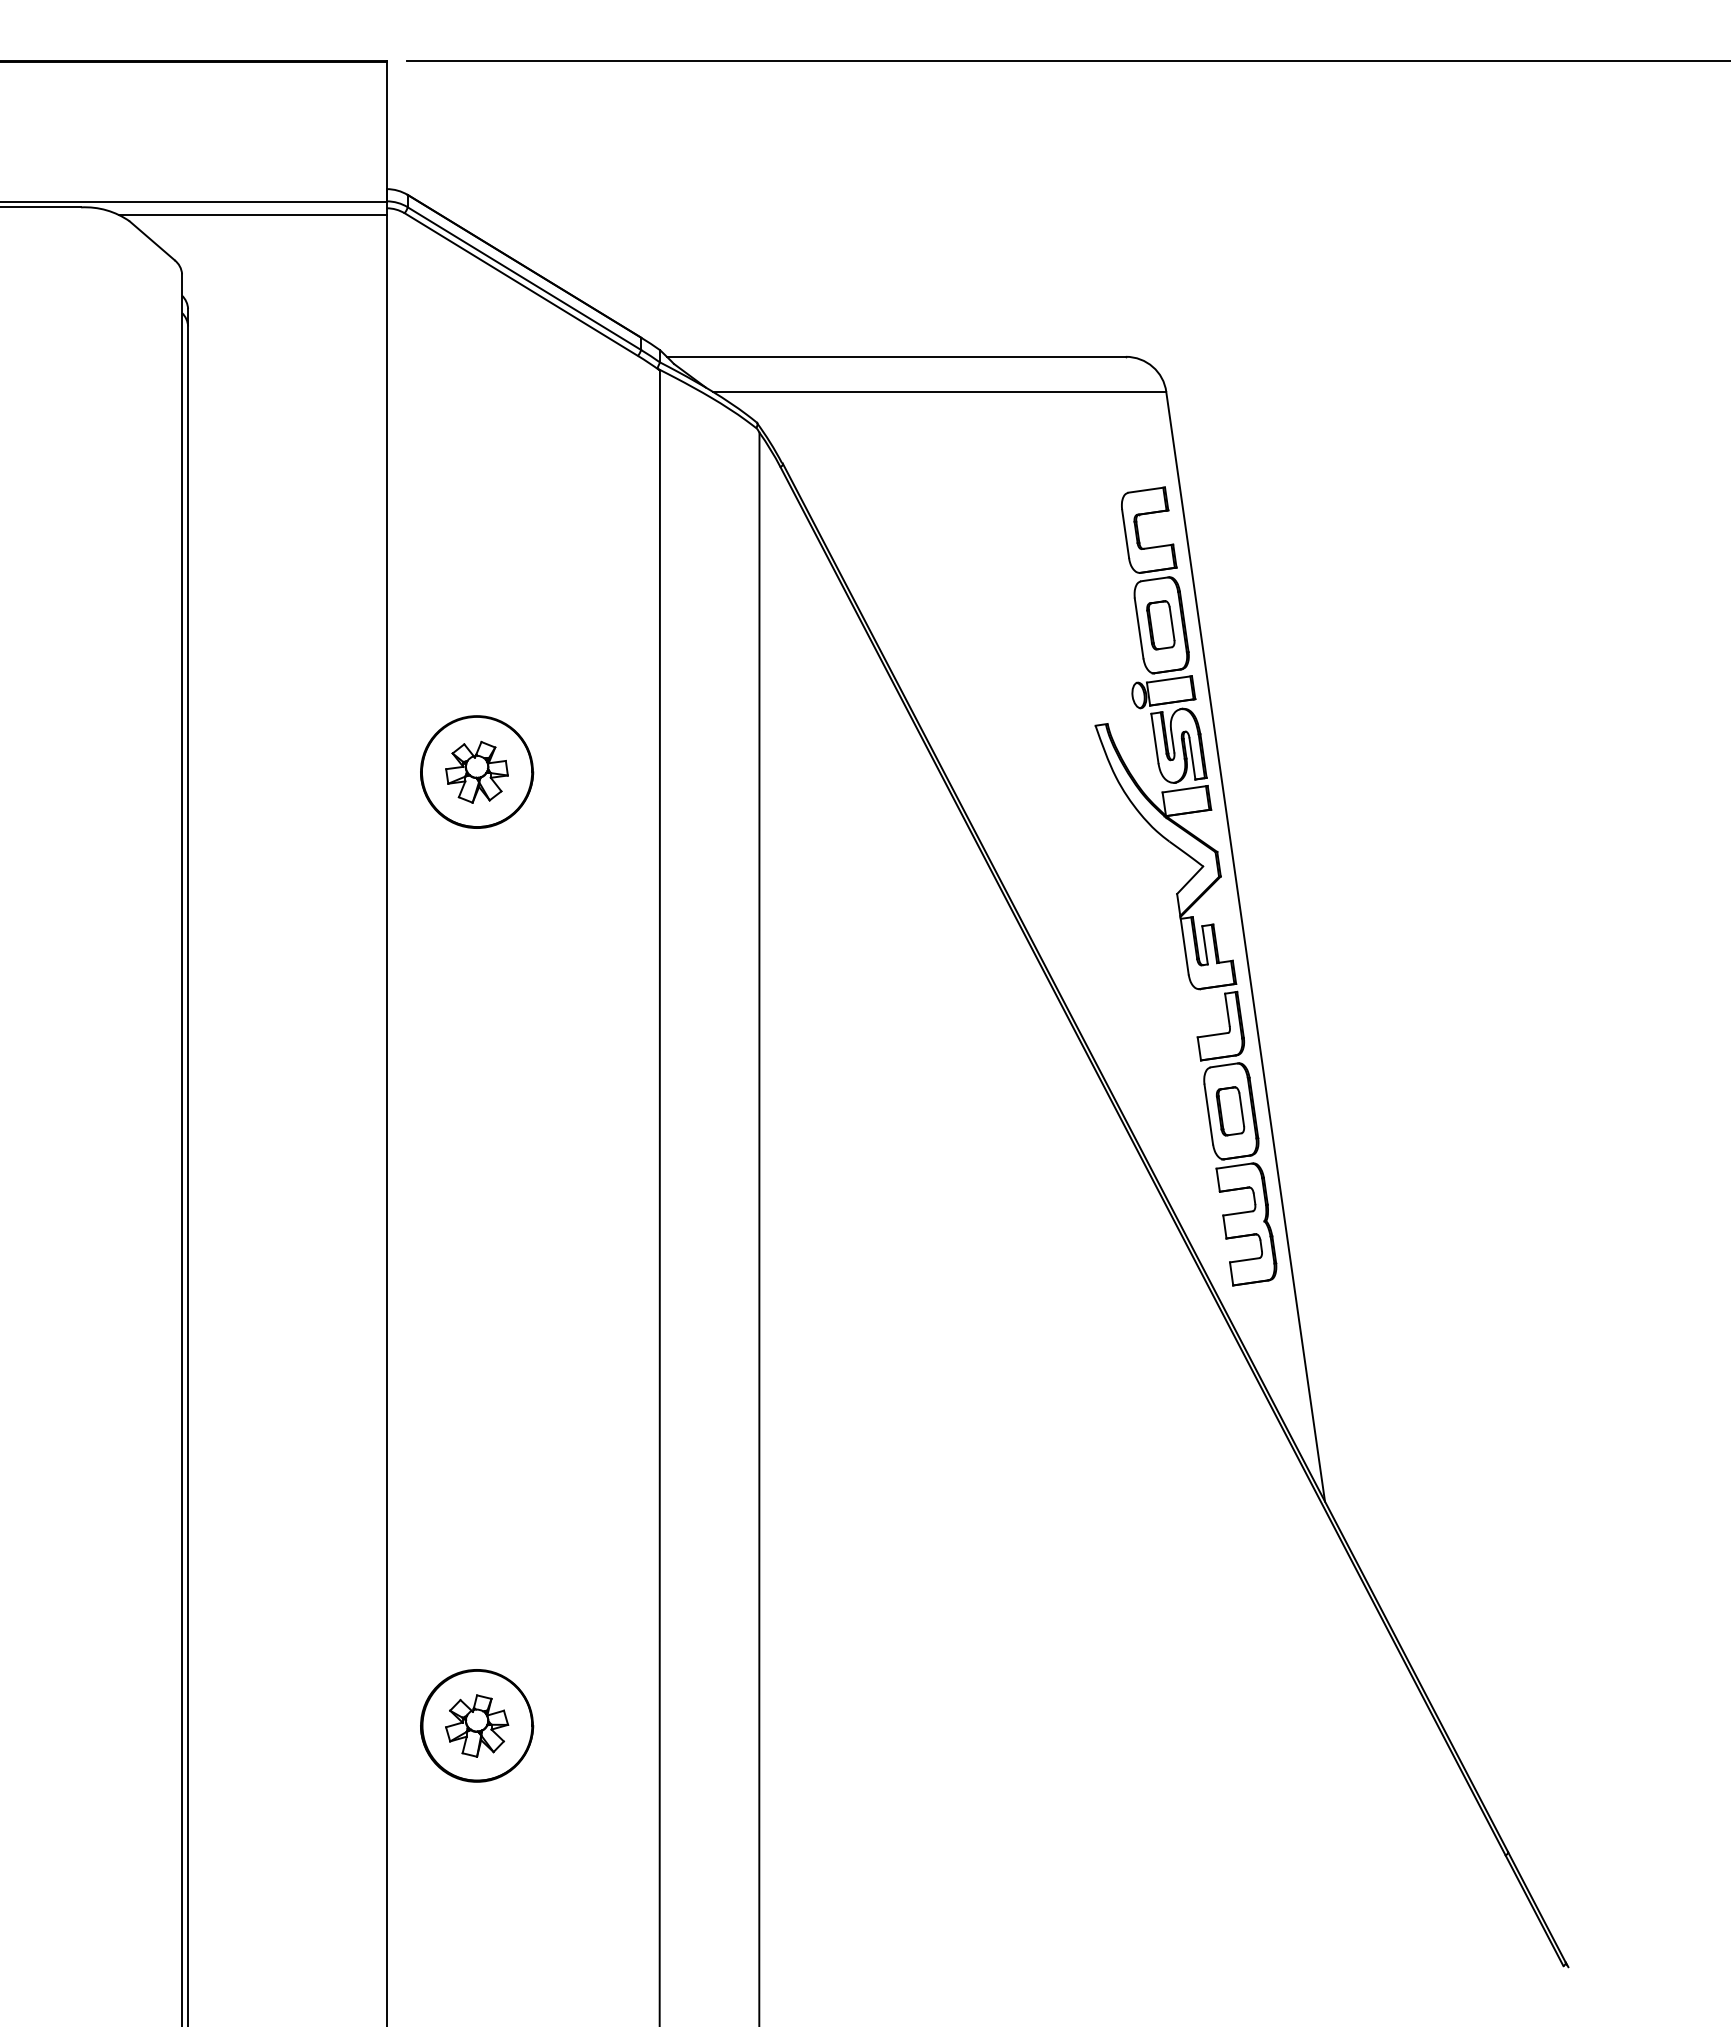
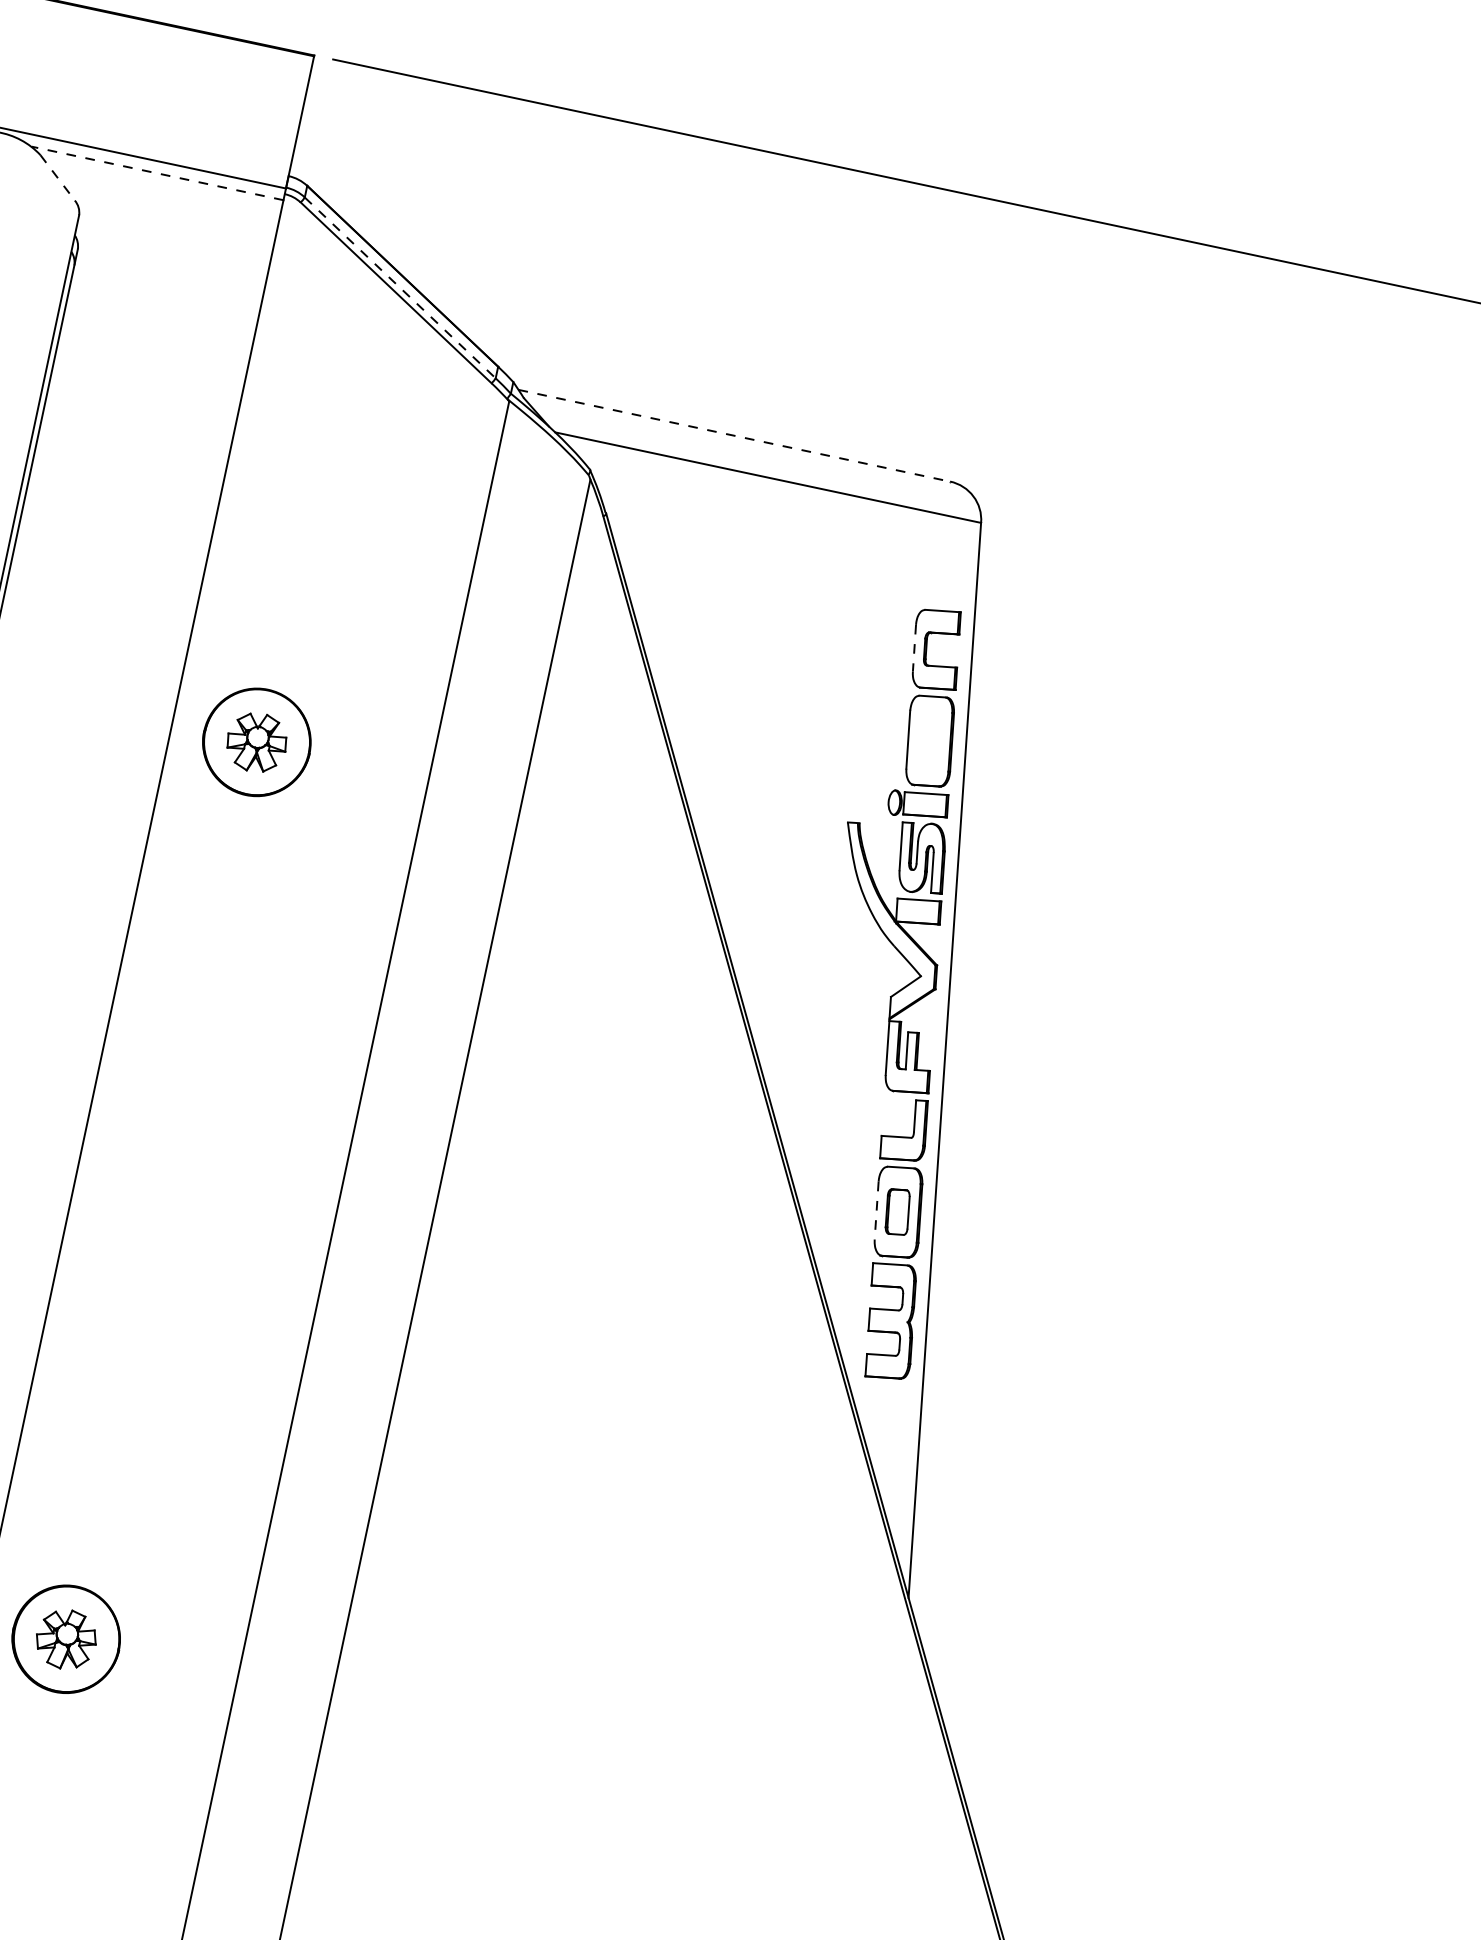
line: (252, 214) -> (157, 173), solid -> dashed
line: (152, 240) -> (58, 177), solid -> dashed
line: (524, 278) -> (400, 287), solid -> dashed
line: (896, 356) -> (734, 435), solid -> dashed
line: (1125, 534) -> (914, 648), solid -> dashed
part: (1160, 625) -> (928, 741), removed
line: (1208, 1115) -> (876, 1211), solid -> dashed

